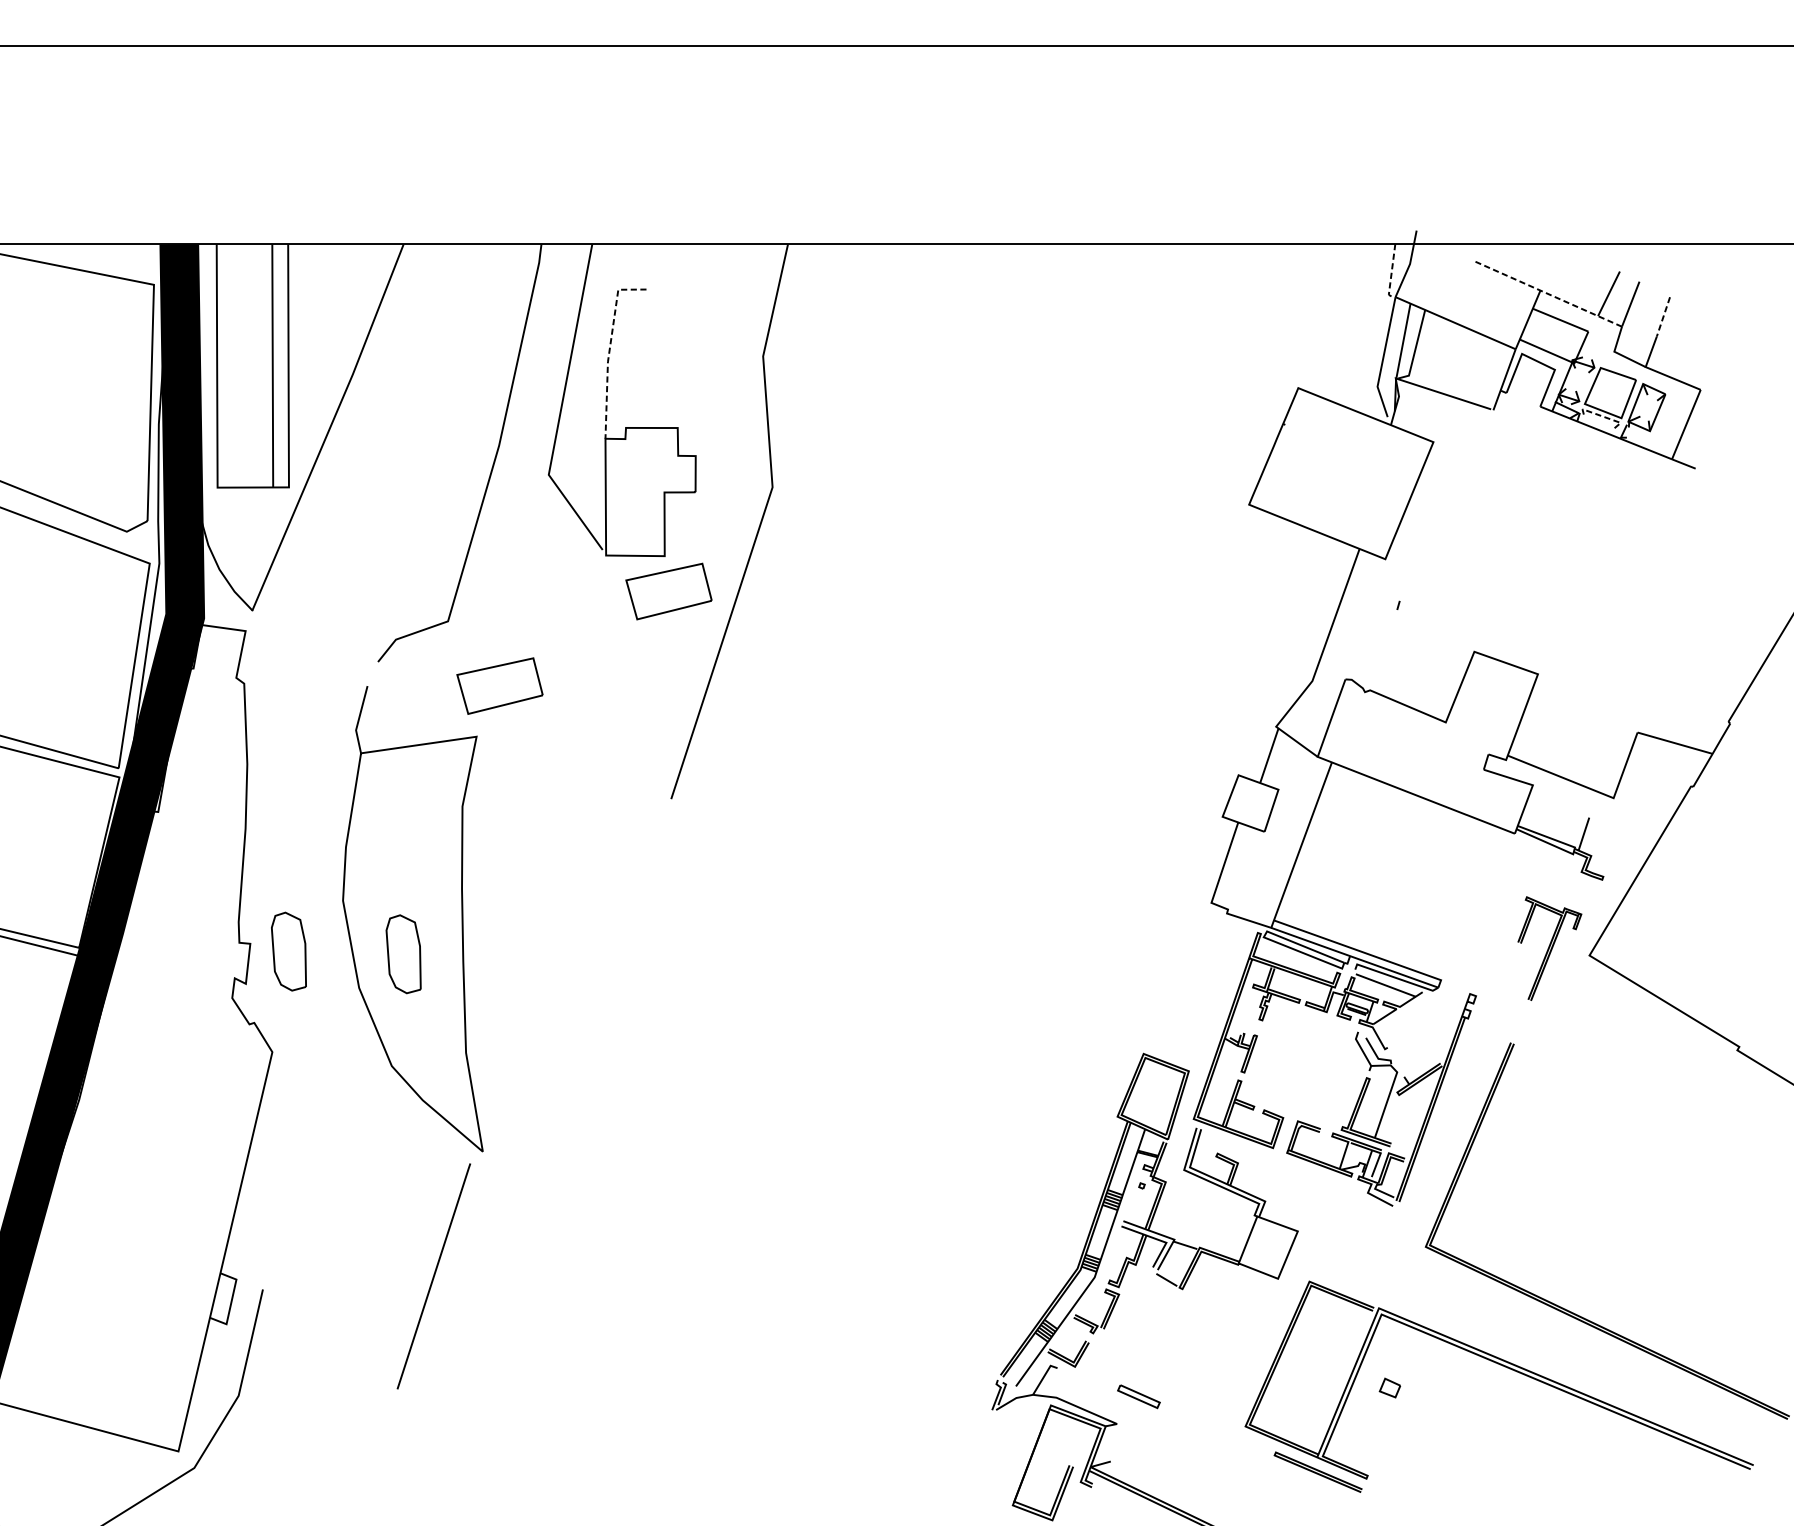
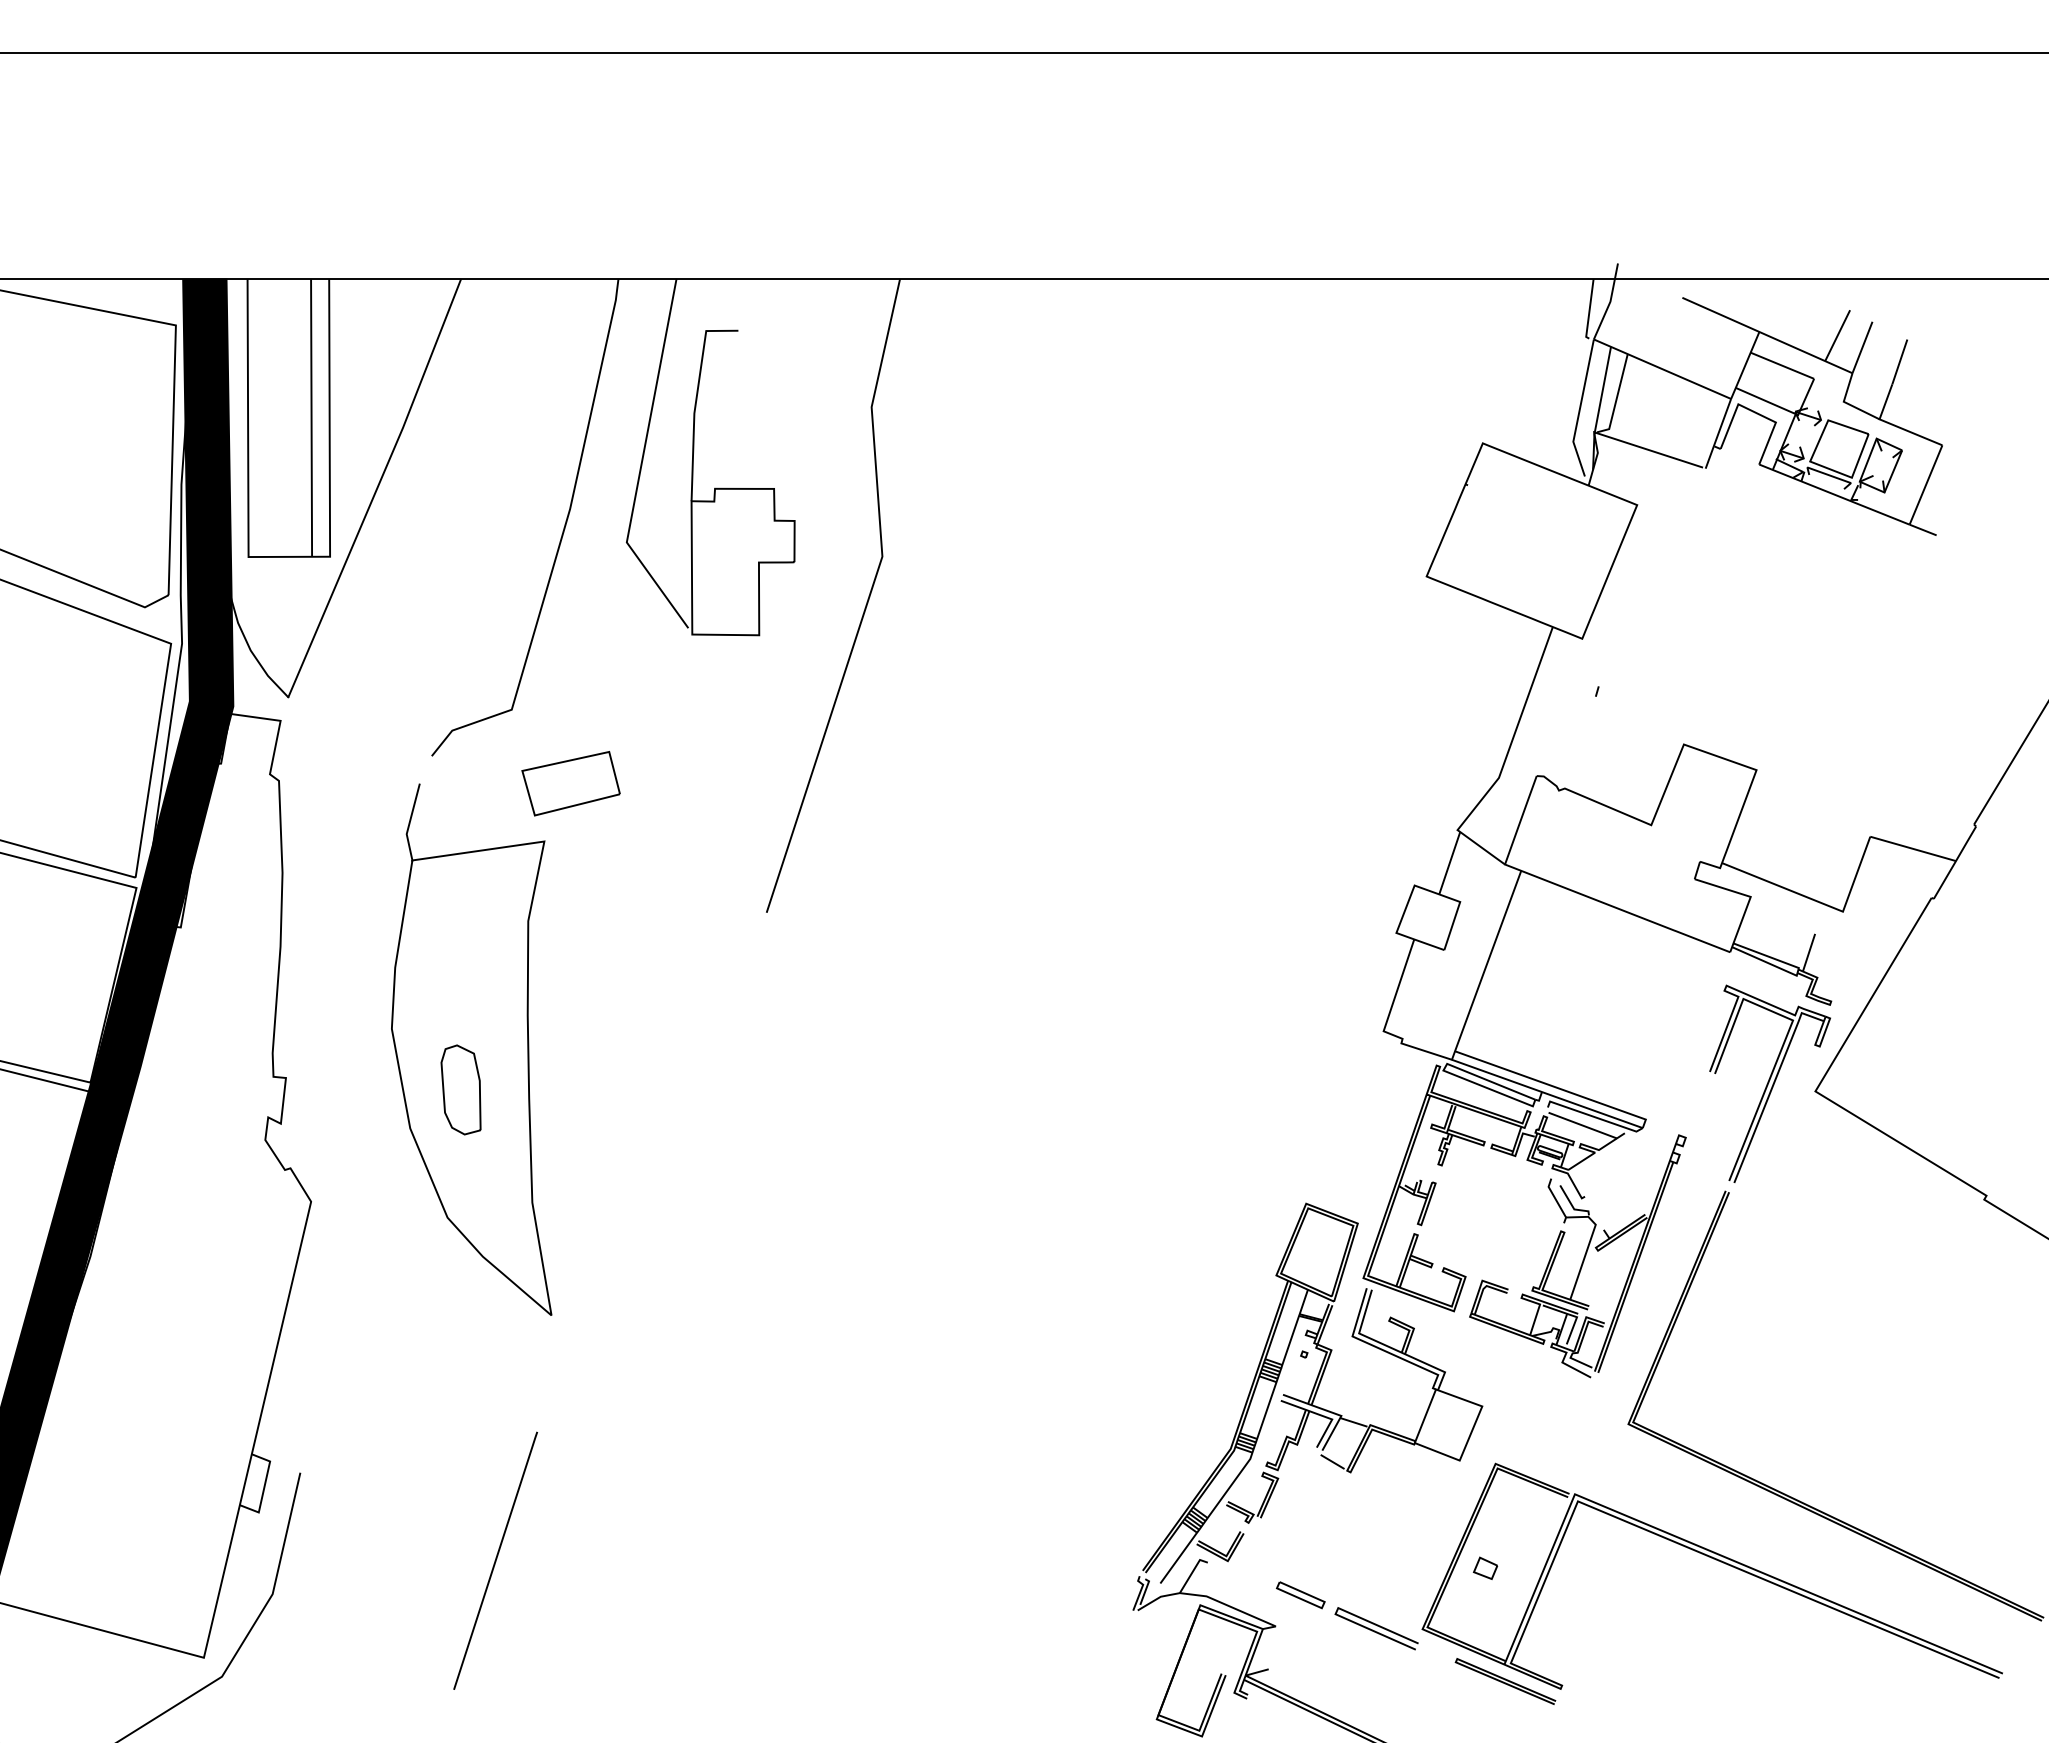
line: (1391, 271) -> (1589, 310), dashed -> solid
line: (1546, 293) -> (1766, 335), dashed -> solid
line: (1663, 316) -> (1899, 361), dashed -> solid
line: (609, 349) -> (696, 399), dashed -> solid
line: (1601, 416) -> (1829, 475), dashed -> solid
part: (668, 591) -> (763, 675), removed
part: (1549, 948) -> (1769, 1083), size x1.67
part: (288, 951) -> (329, 1086), removed
line: (433, 1276) -> (495, 1560), moved
part: (1389, 1387) -> (1485, 1567), moved
line: (1206, 1424) -> (1377, 1626), added

